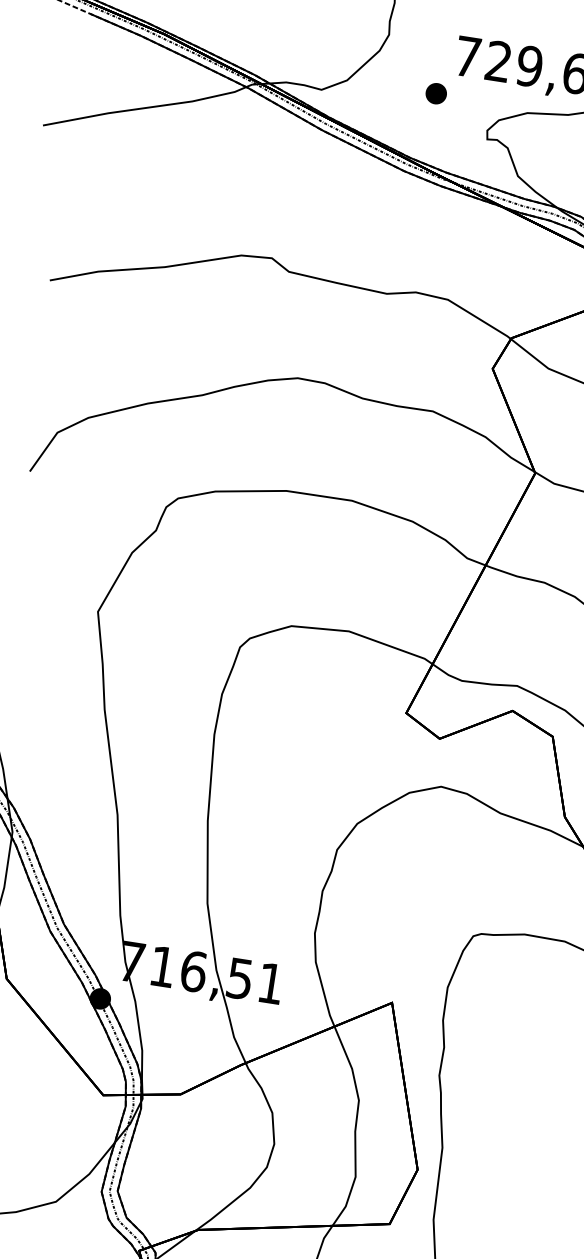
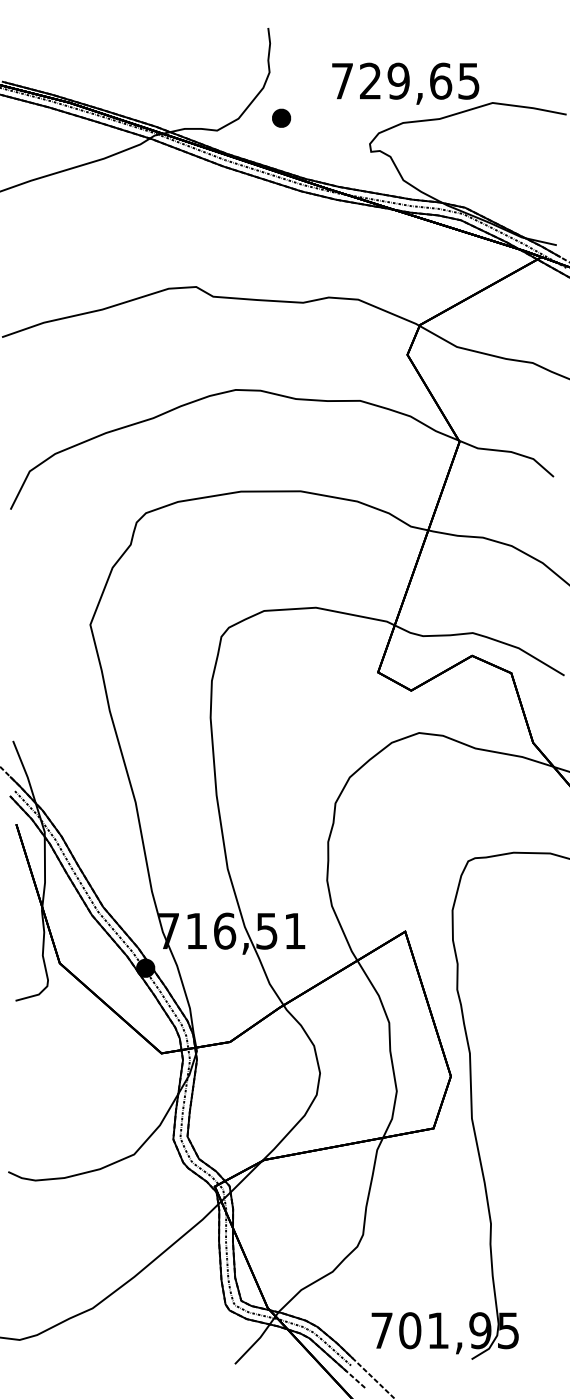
part: (436, 92) -> (281, 117), moved

